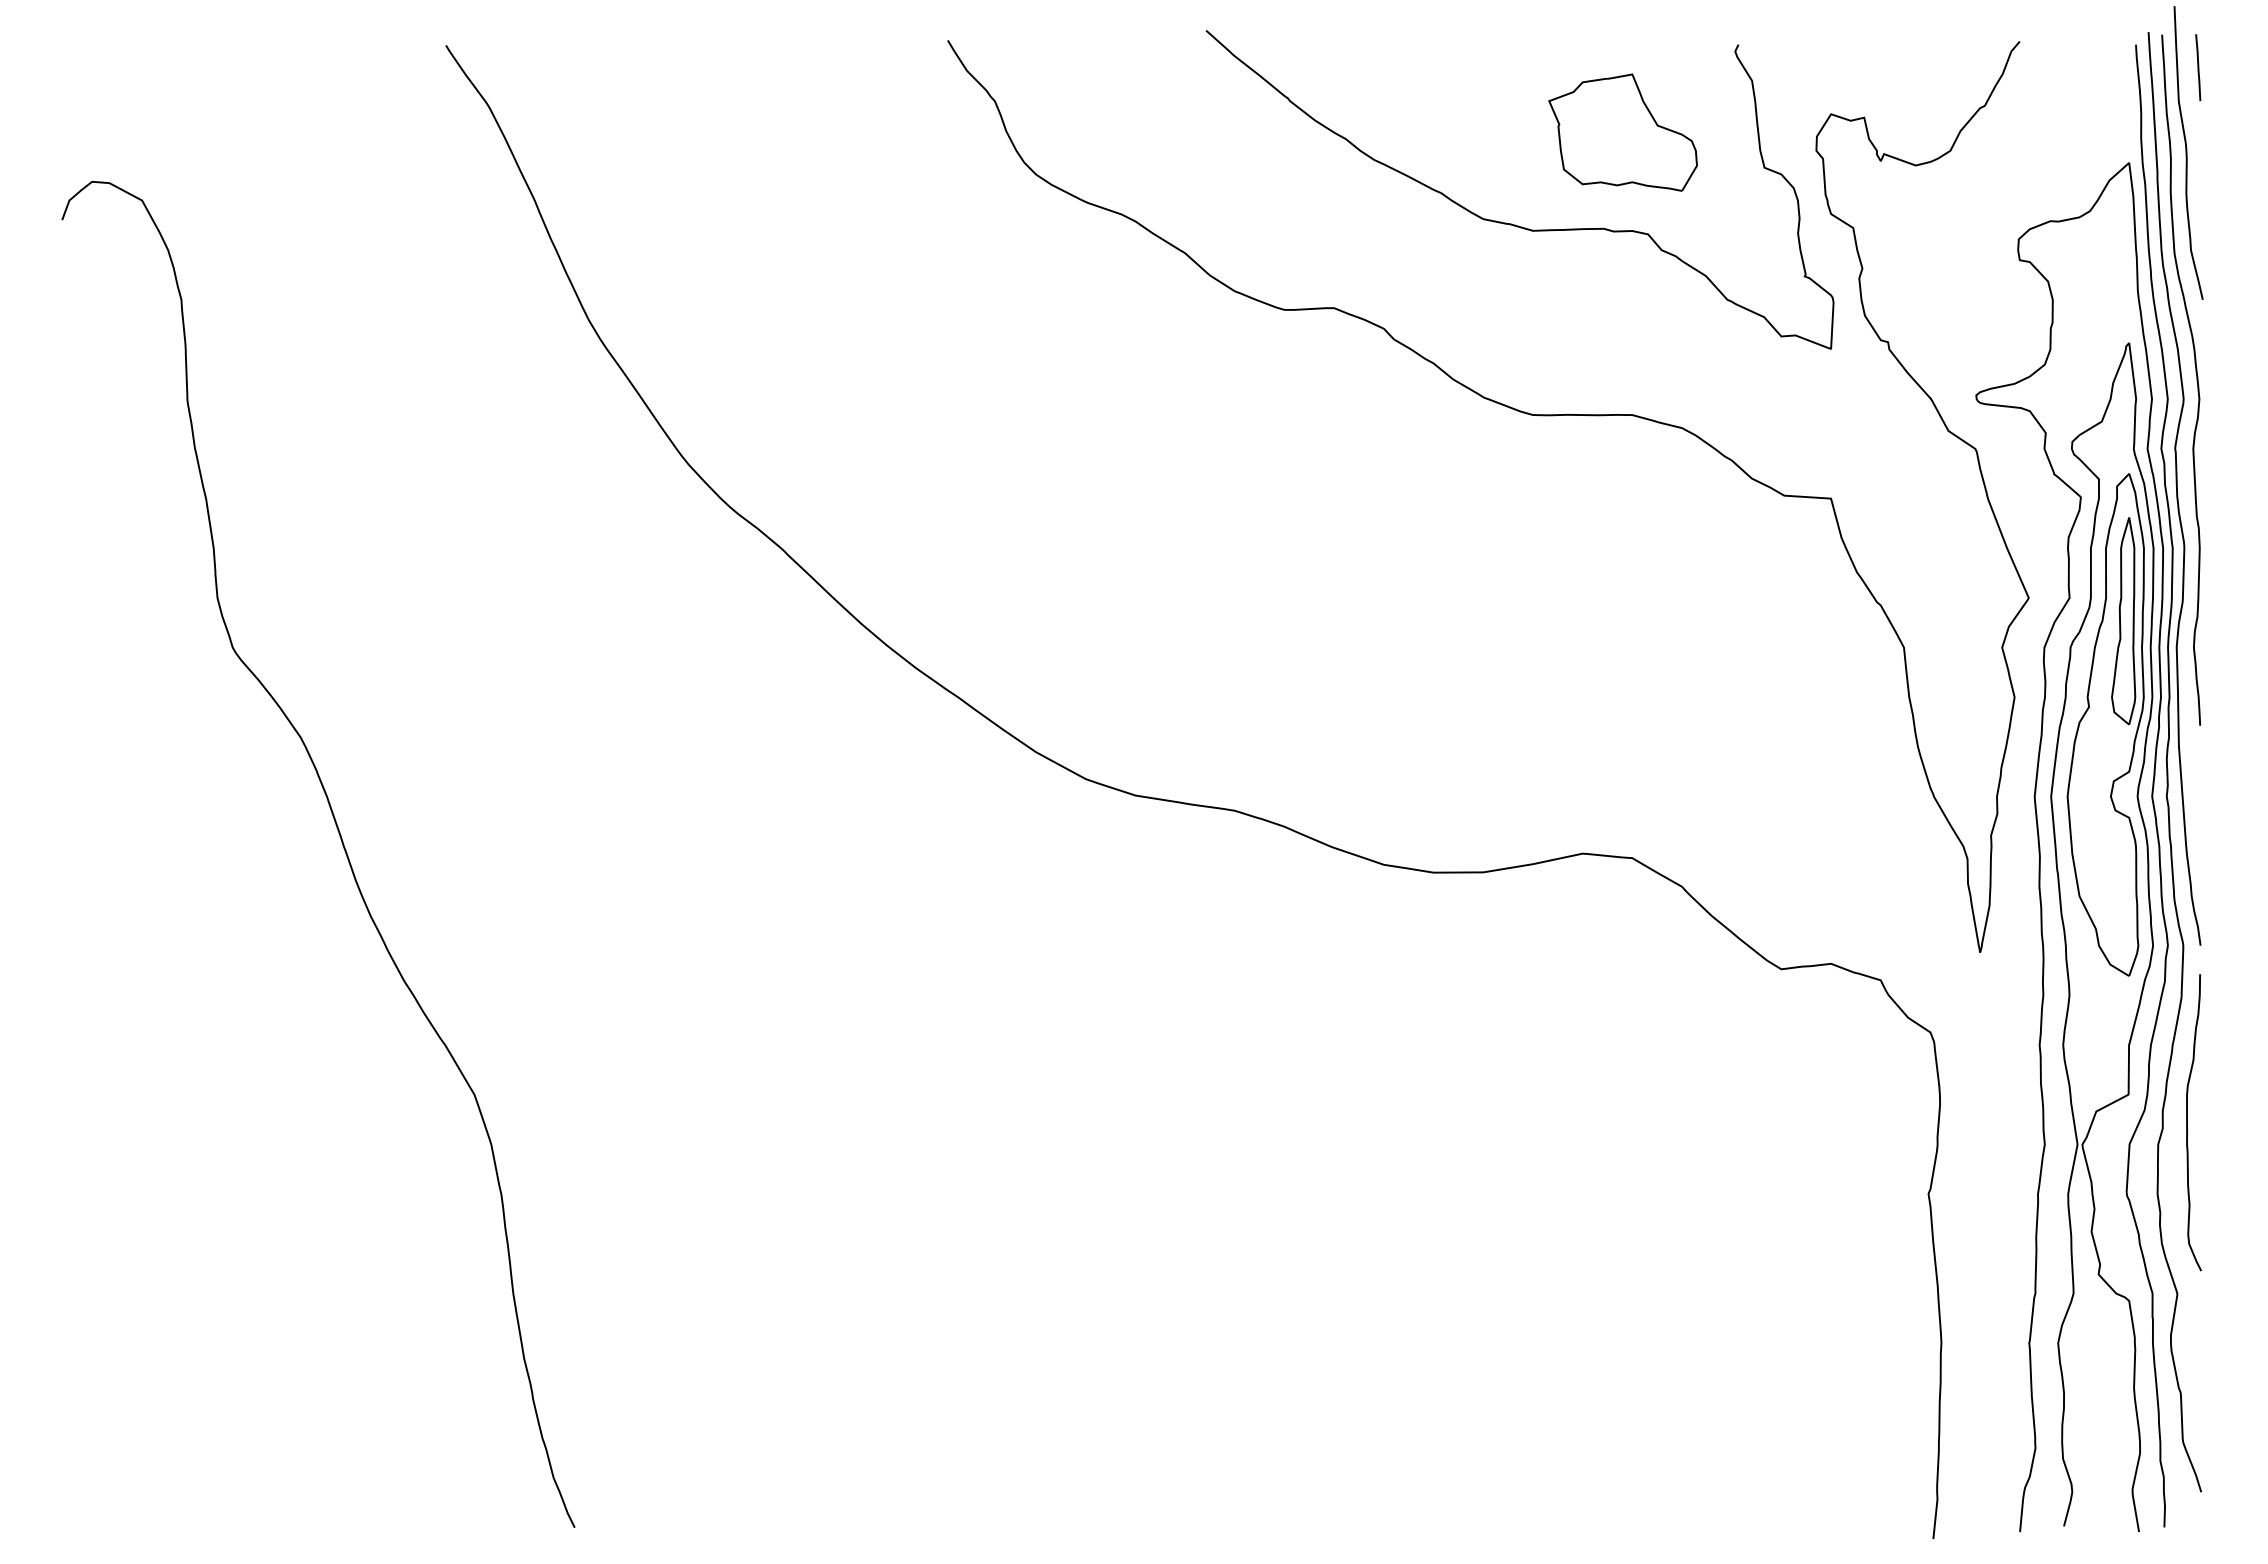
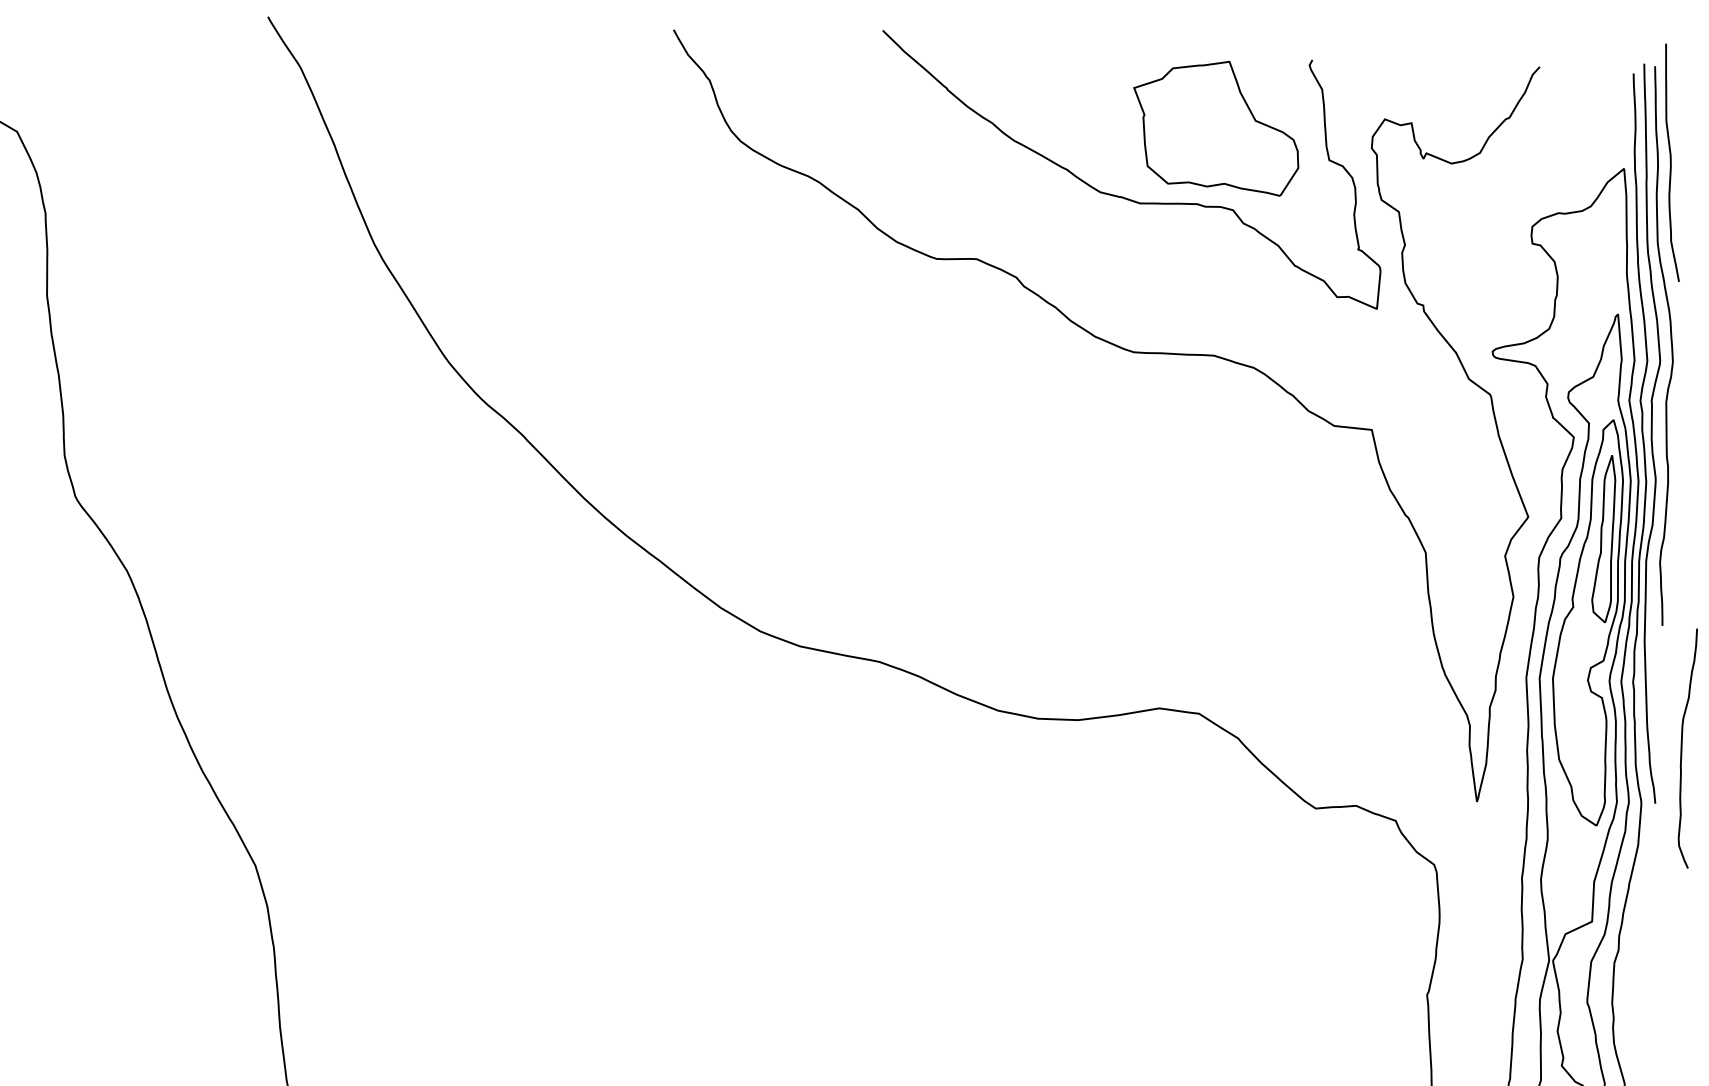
line: (2198, 67) -> (1683, 93), removed
part: (1622, 132) -> (1215, 126), size x1.4
curve: (2187, 1122) -> (1681, 747), moved

